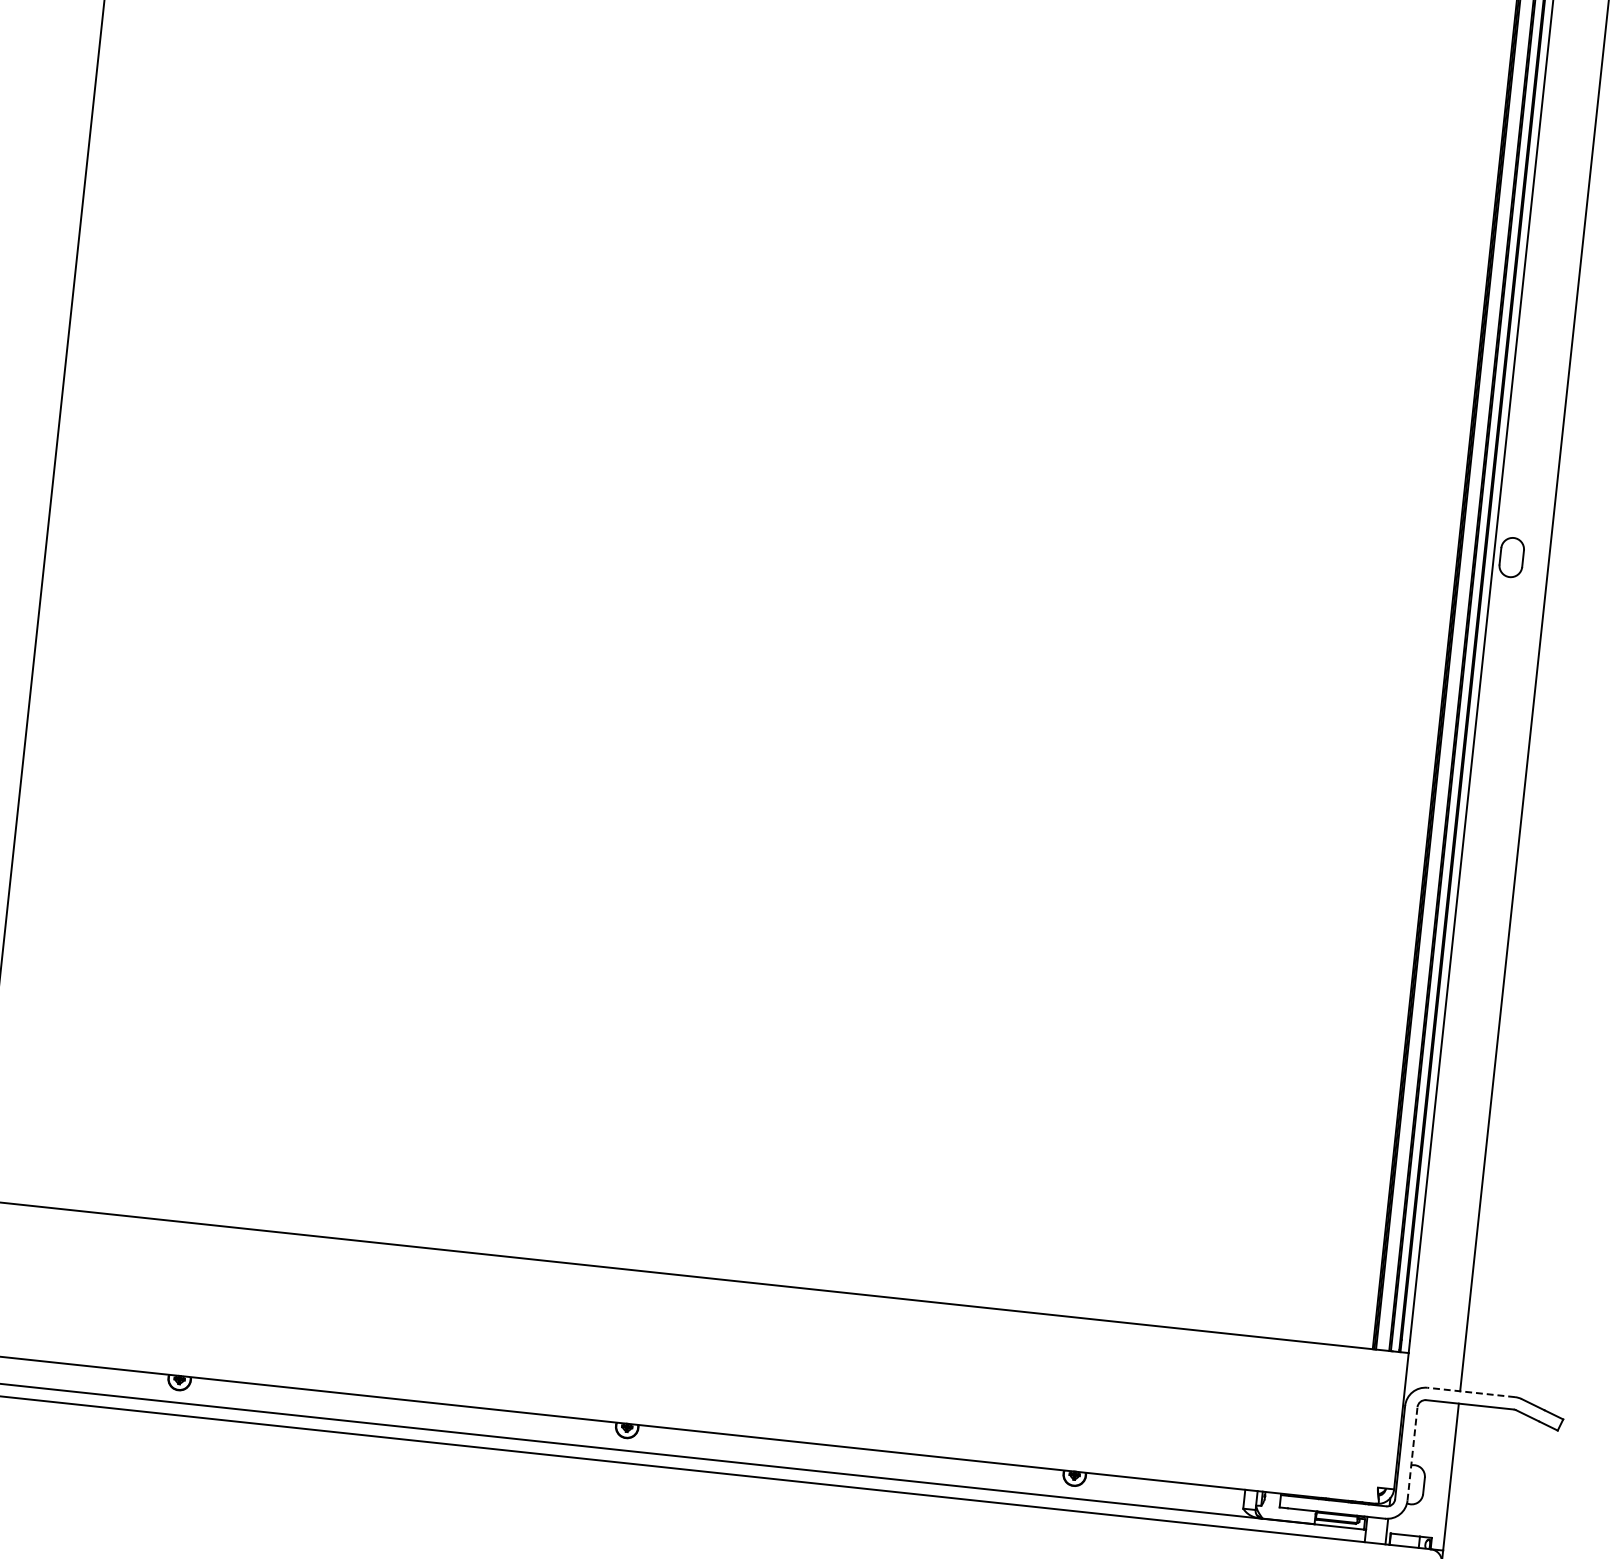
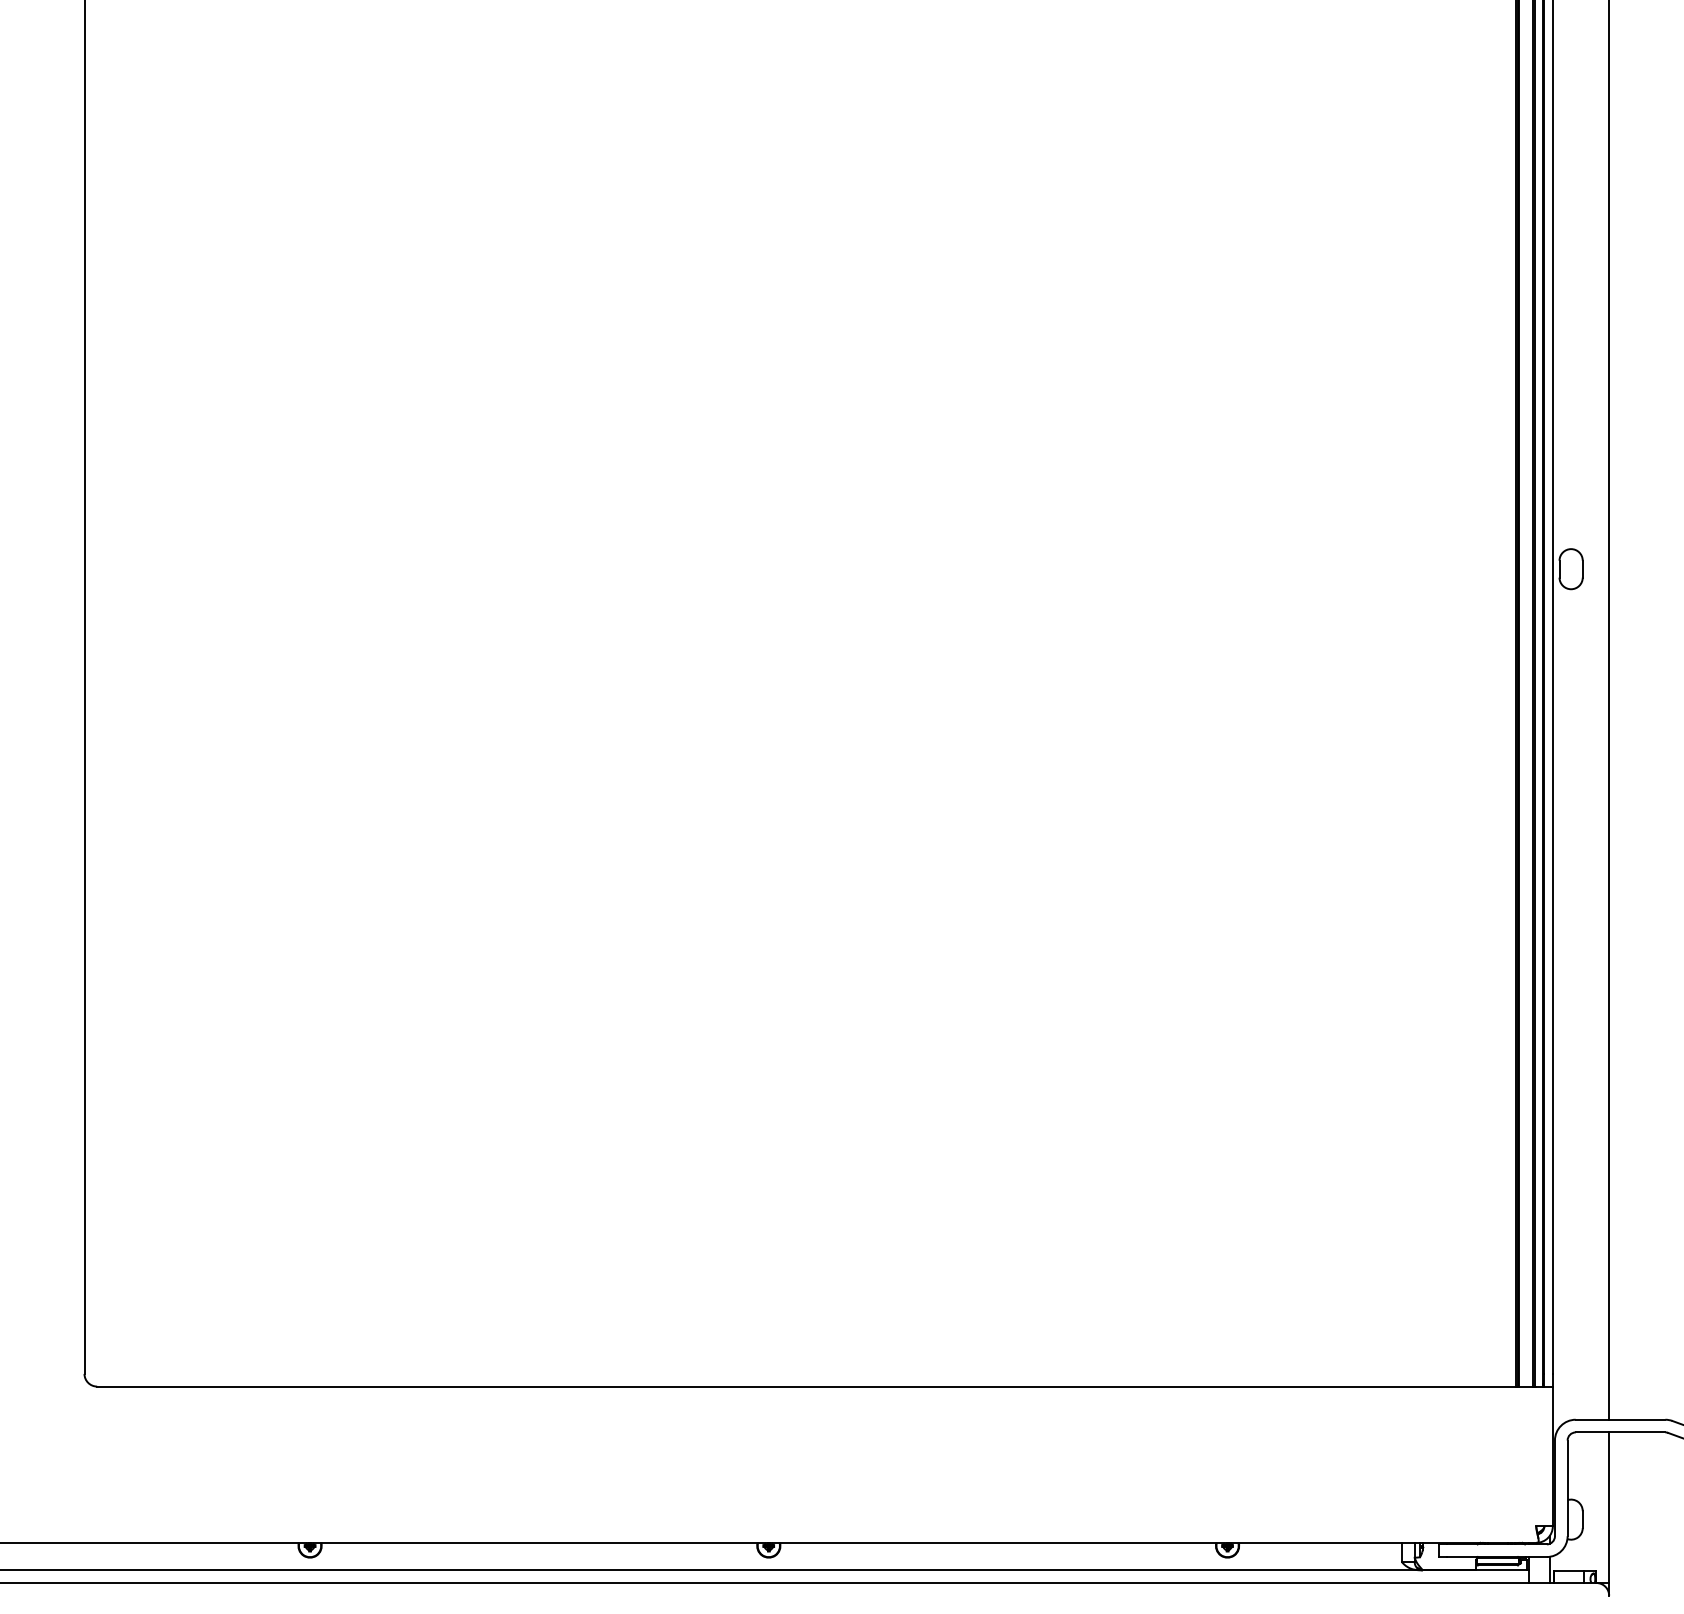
line: (1471, 1392) -> (1620, 1419), dashed -> solid
line: (1412, 1454) -> (1567, 1488), dashed -> solid

